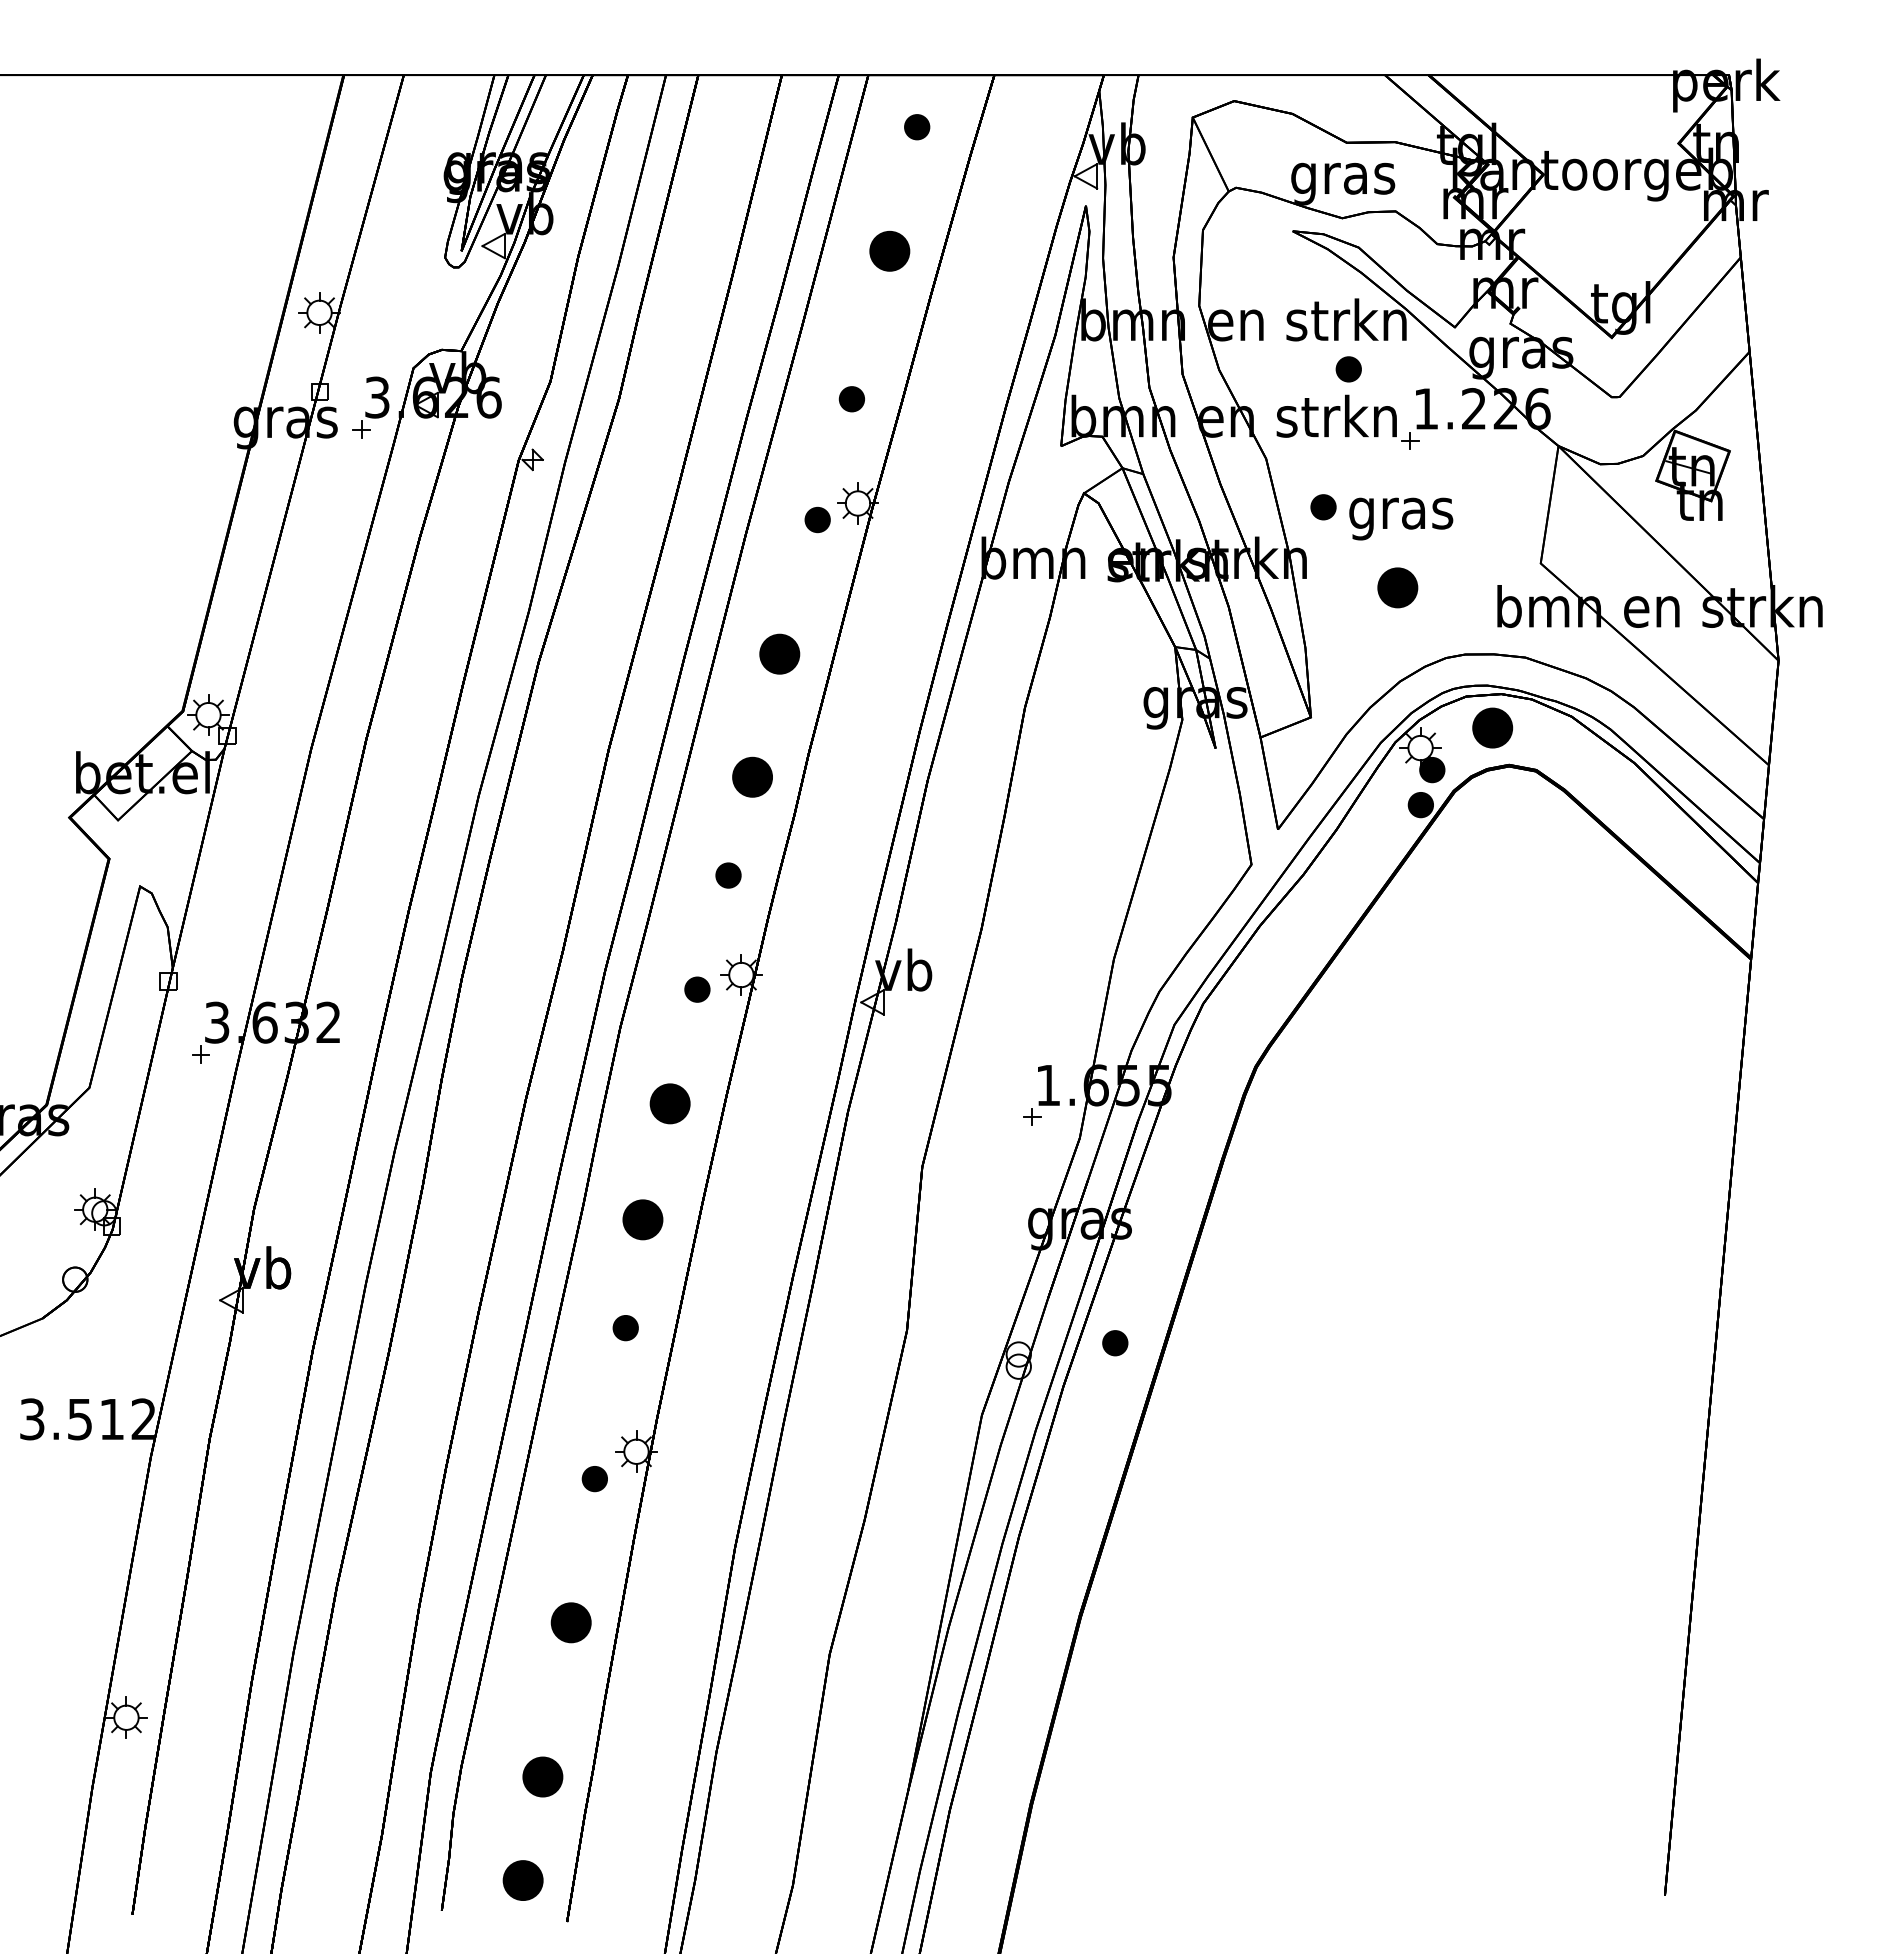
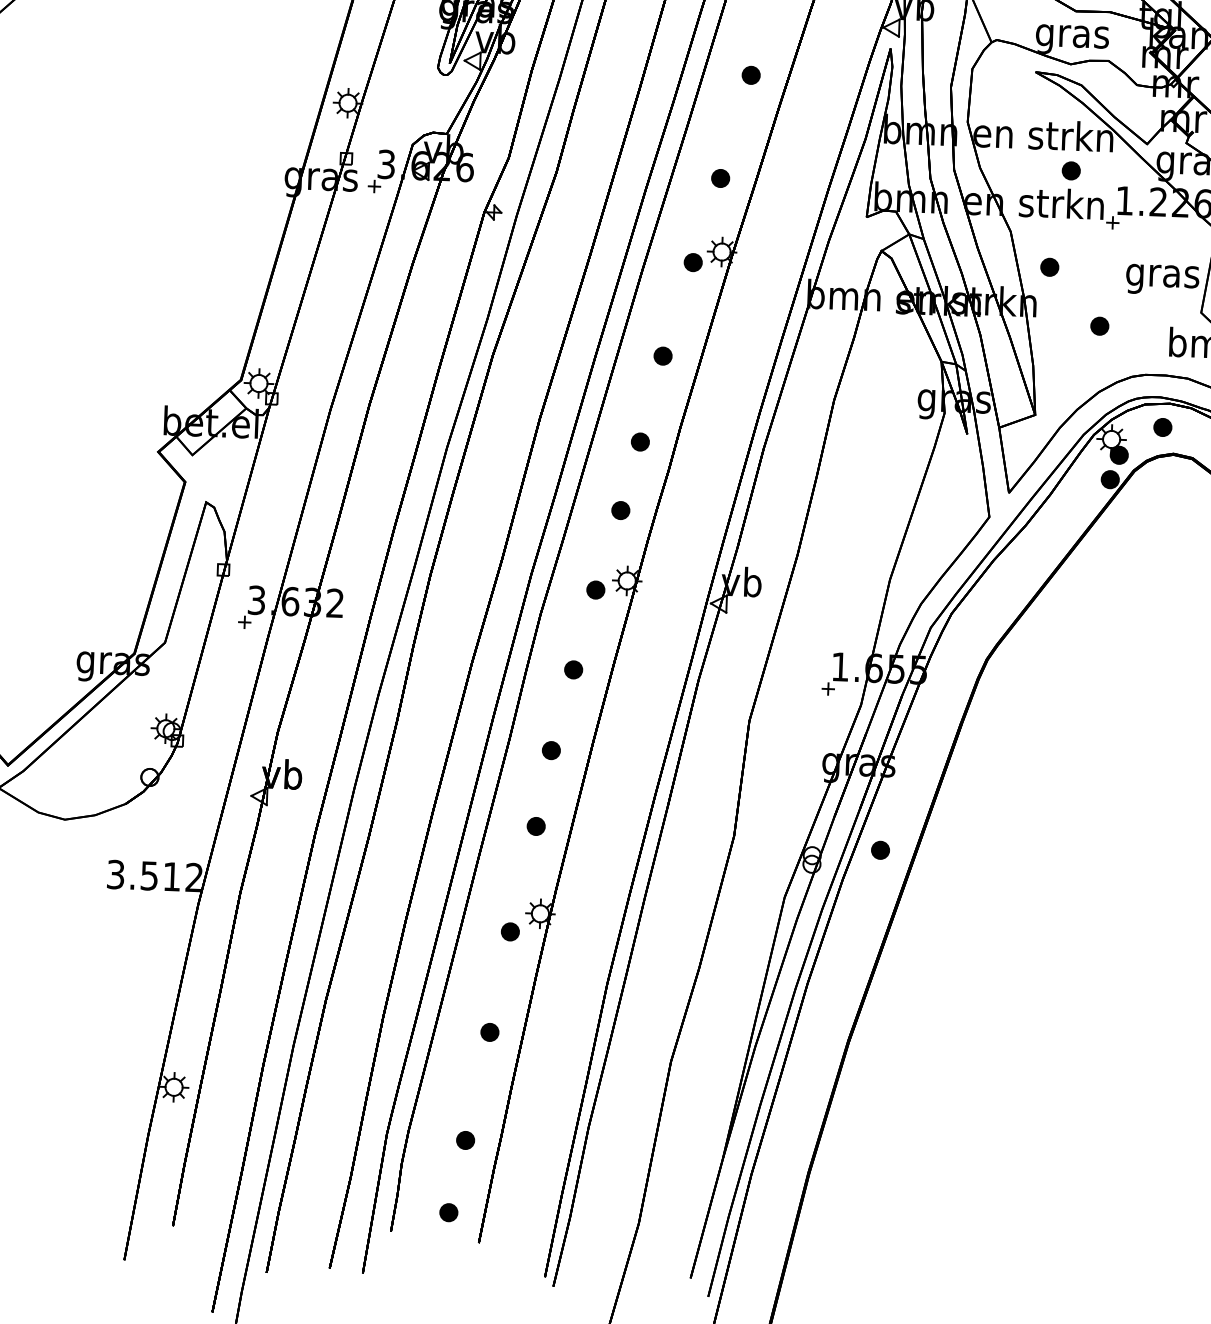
part: (889, 251) -> (751, 75), size x0.62
text: (1401, 518) -> (1162, 279), moved
part: (1397, 588) -> (1099, 326), size x0.62
part: (780, 654) -> (663, 356), size x0.62
part: (1492, 728) -> (1162, 427), size x0.62
part: (752, 777) -> (640, 442), size x0.62
part: (670, 1104) -> (573, 670), size x0.62
part: (643, 1219) -> (551, 750), size x0.62
part: (571, 1622) -> (490, 1032), size x0.62
part: (542, 1777) -> (465, 1140), size x0.62
part: (522, 1880) -> (448, 1212), size x0.62

